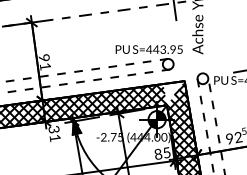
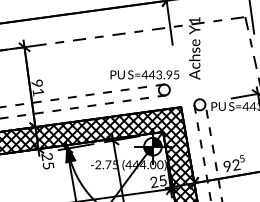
hatch: (173, 93) -> (169, 119), added
text: (54, 134) -> (47, 161), 31 -> 25
text: (158, 154) -> (154, 182), 85 -> 25

